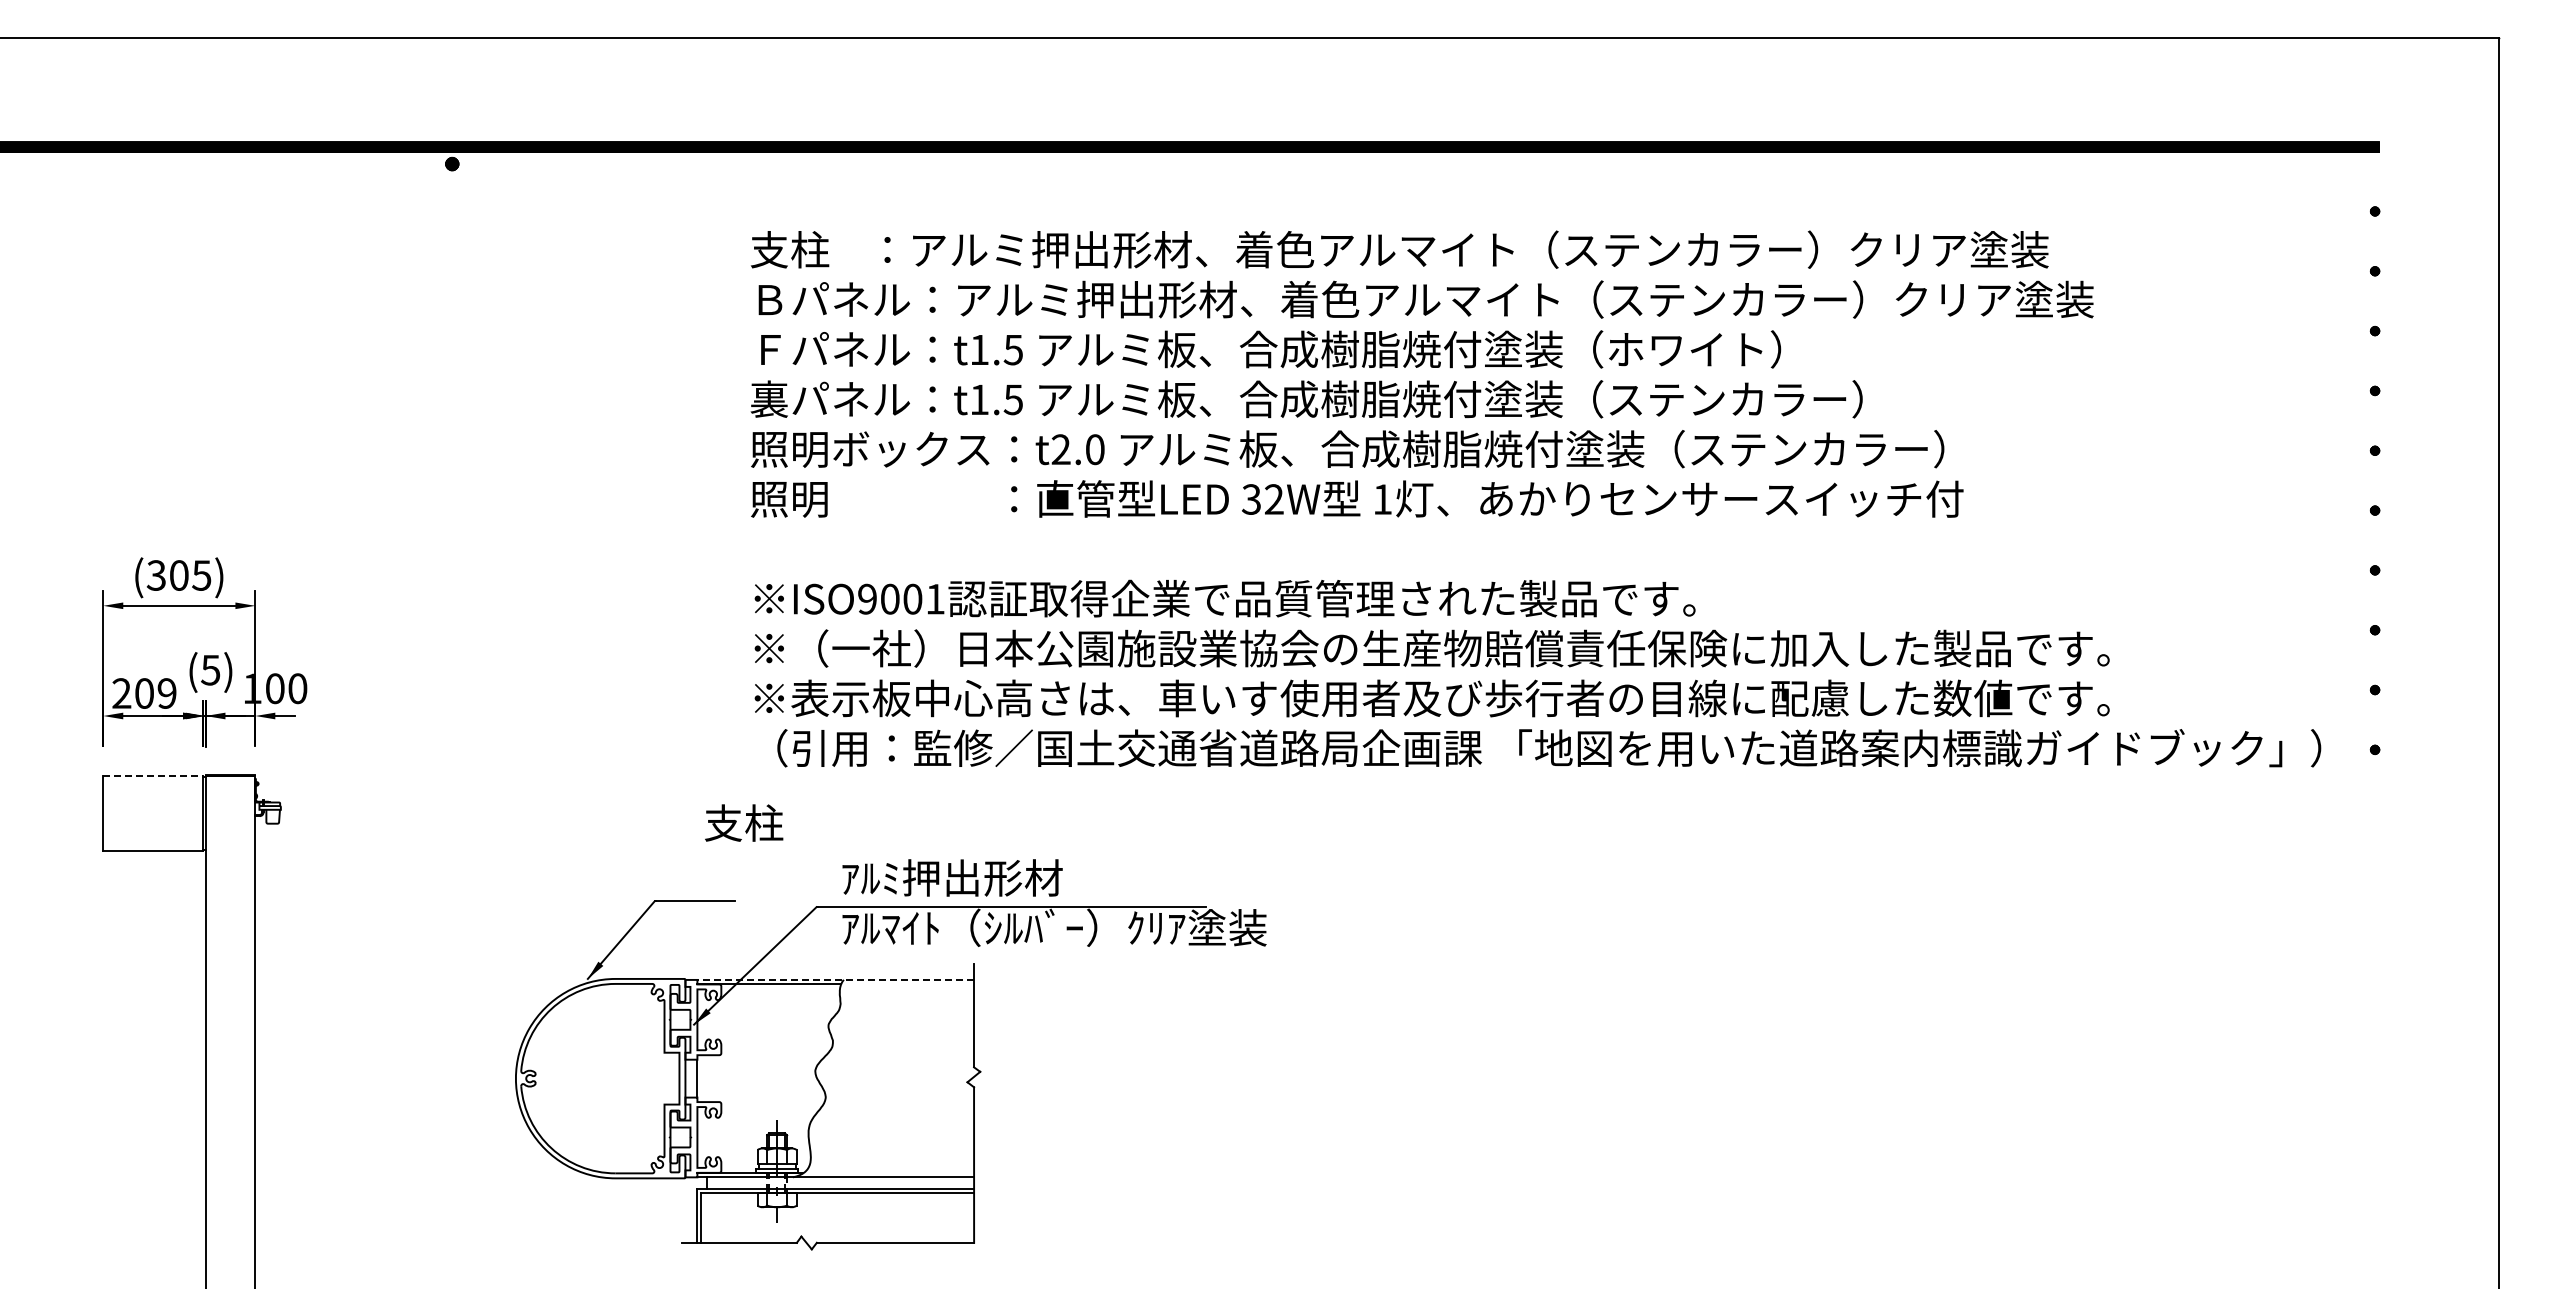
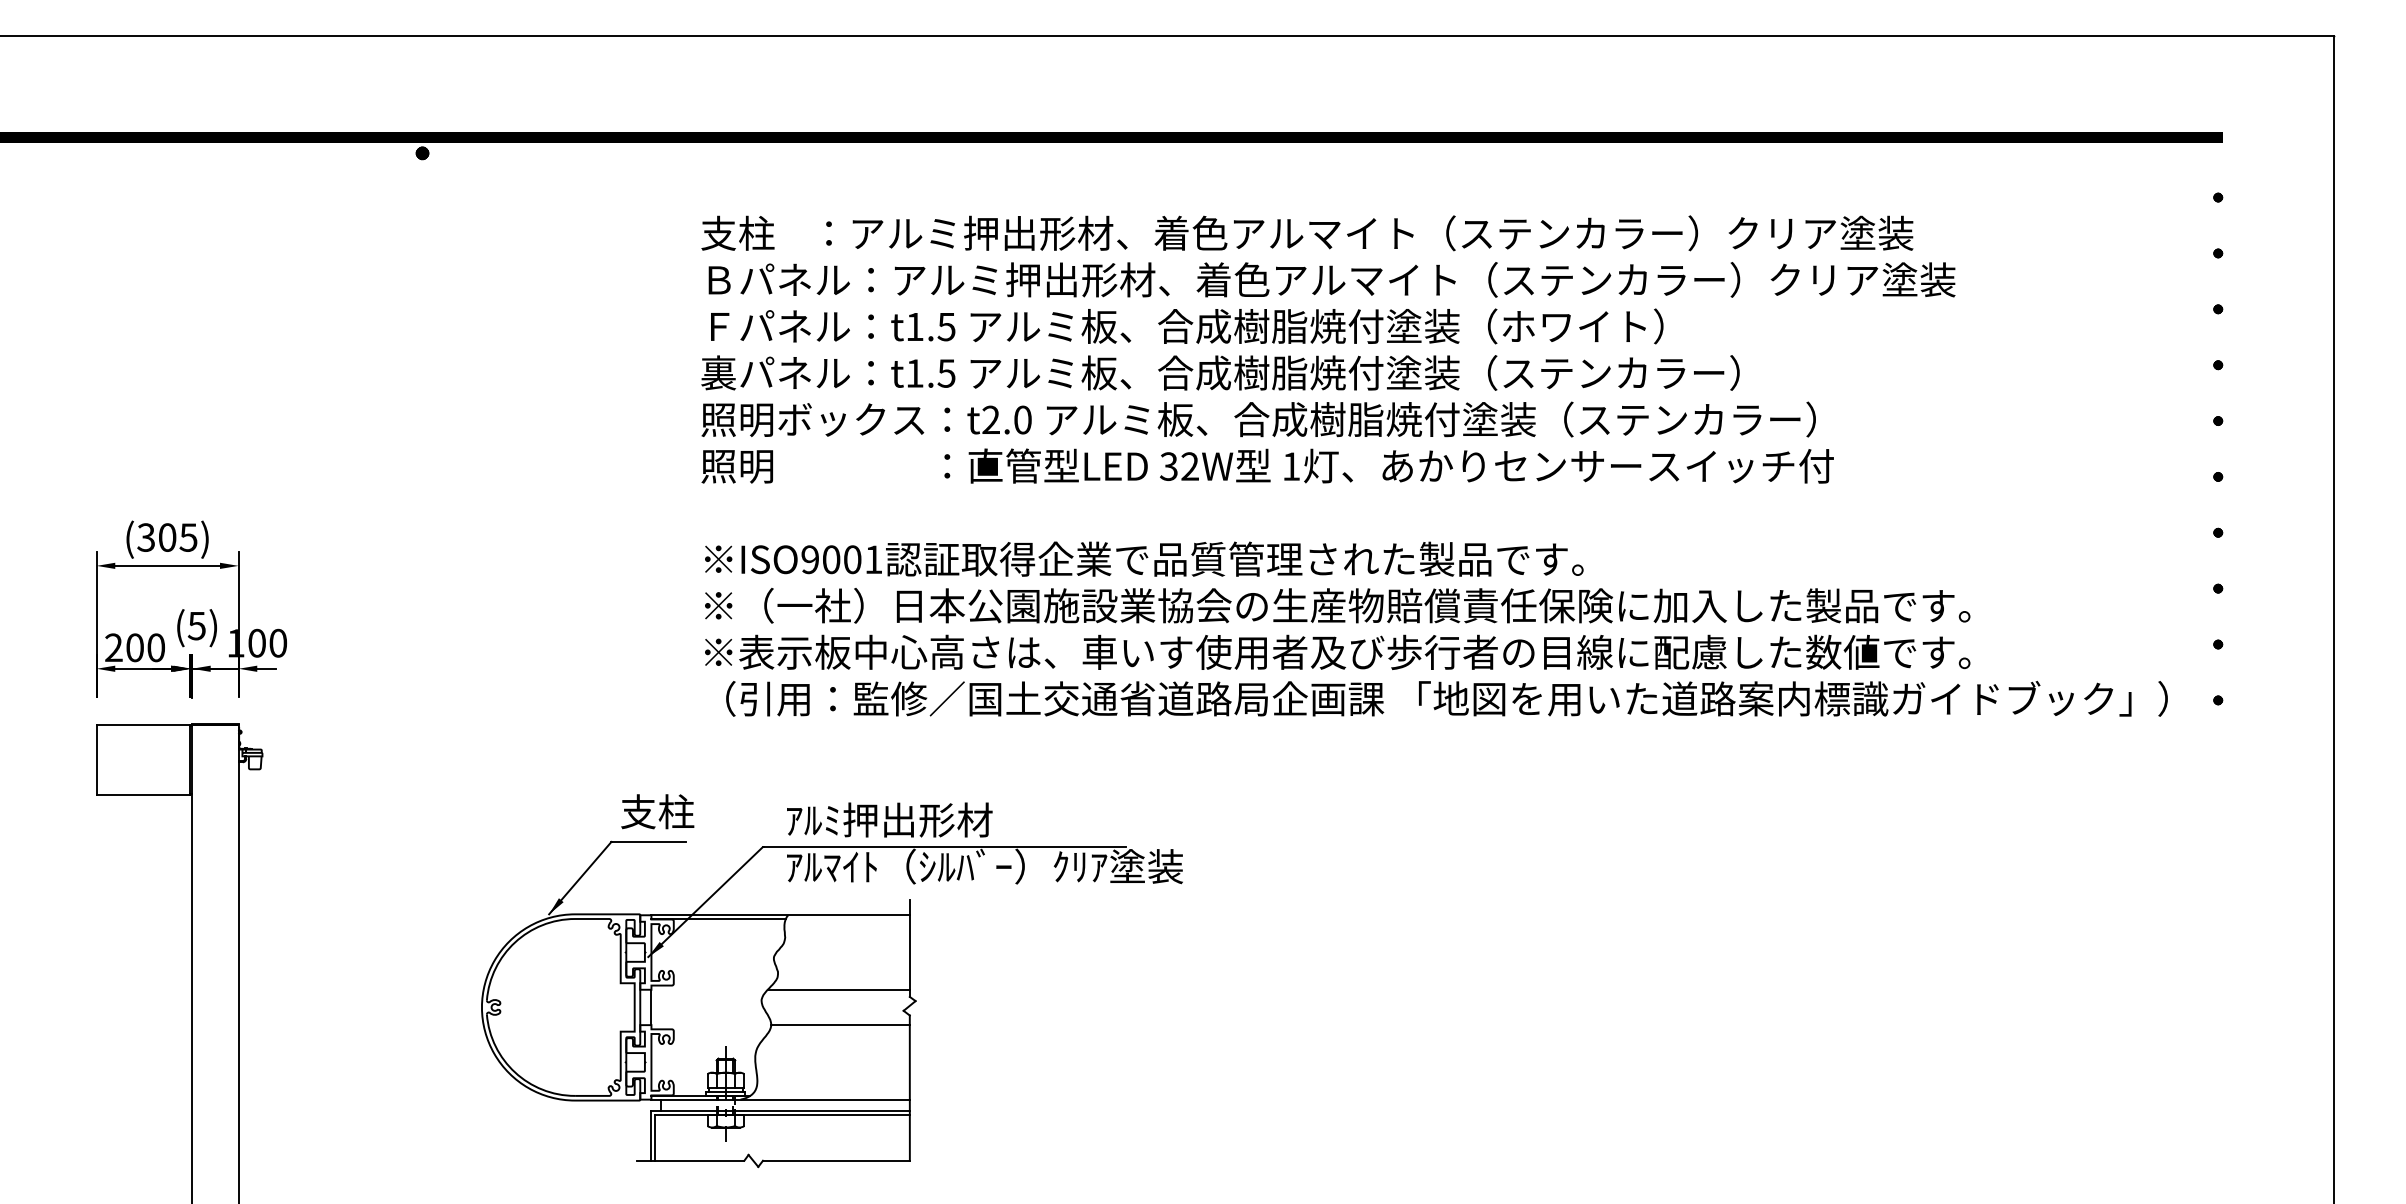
text: (166, 693) -> (155, 647), 209 -> 200
line: (153, 776) -> (143, 725), dashed -> solid
text: (744, 822) -> (658, 811), moved
line: (835, 979) -> (780, 914), dashed -> solid
line: (897, 1059) -> (838, 989), added
line: (899, 1097) -> (840, 1025), added

